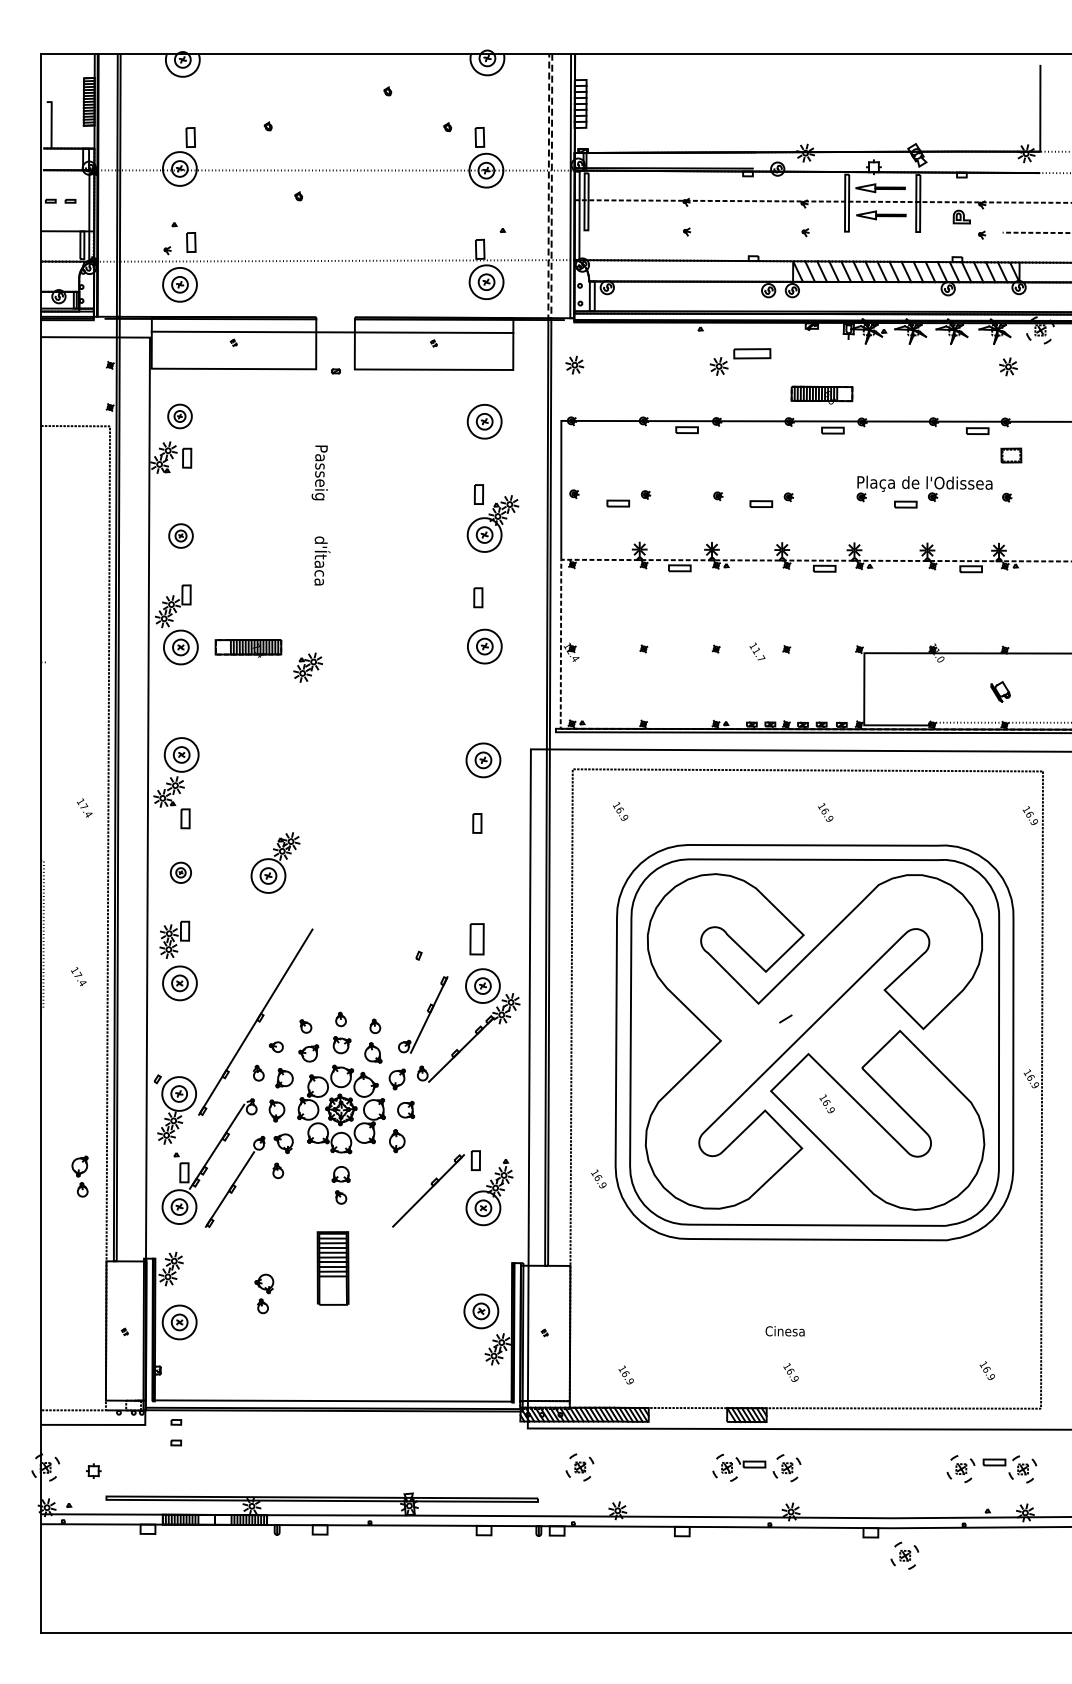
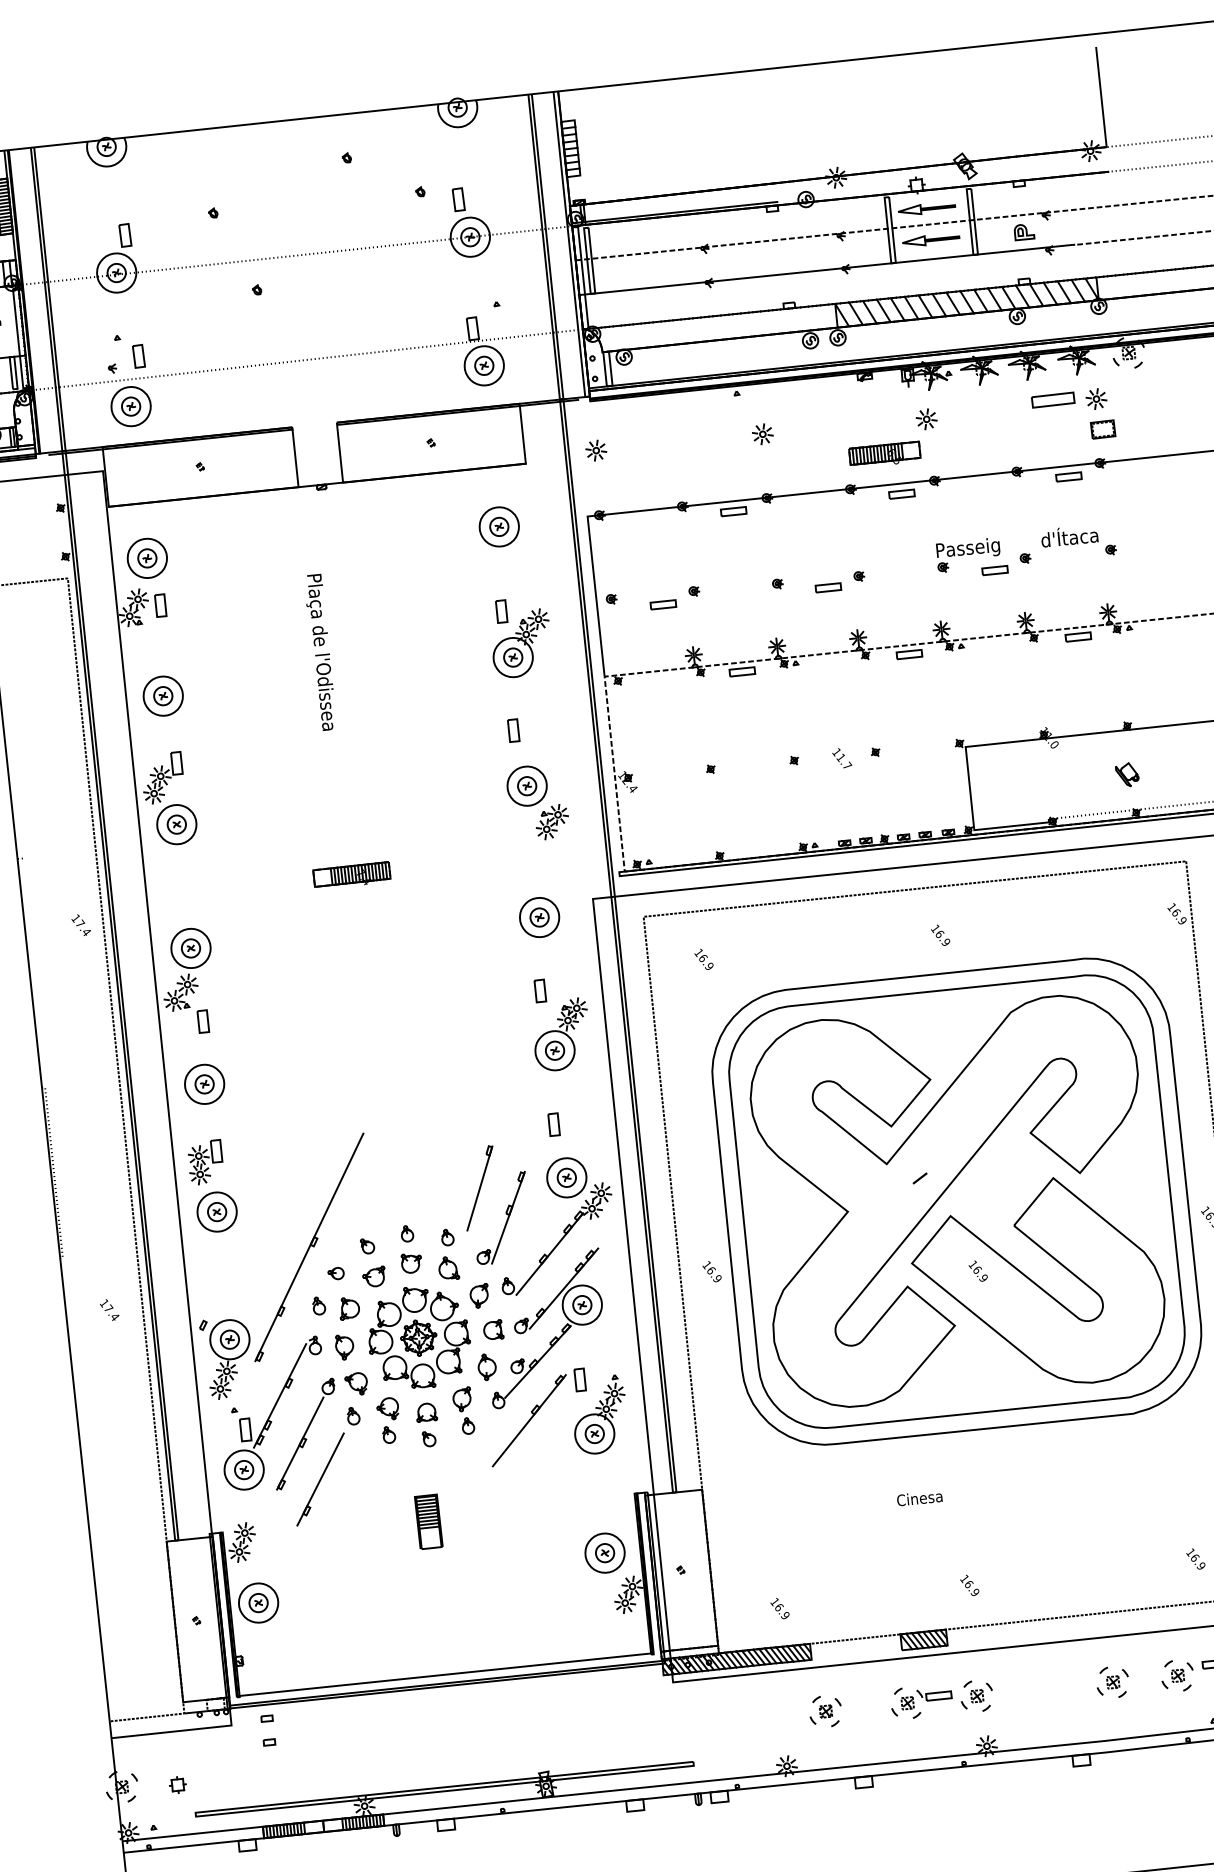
line: (788, 231) -> (826, 270), added
line: (549, 318) -> (561, 399), dashed -> solid
line: (332, 332) -> (317, 485), moved
part: (752, 353) -> (1053, 399), moved
part: (860, 368) -> (926, 419), added
part: (179, 416) -> (146, 558), size x1.43
part: (1011, 455) -> (1103, 429), moved
text: (931, 482) -> (1021, 541), Plaça de l'Odissea -> Passeig       d'Ítaca
text: (320, 519) -> (322, 659), Passeig       d'Ítaca -> Plaça de l'Odissea
part: (180, 535) -> (162, 695), size x1.43
part: (248, 648) -> (352, 875), moved
part: (307, 667) -> (551, 821), moved
text: (84, 807) -> (80, 924), moved
part: (275, 862) -> (561, 1034), moved
part: (180, 872) -> (204, 1084), size x1.67
part: (476, 939) -> (553, 1124), size x0.62
text: (78, 976) -> (109, 1310), moved
line: (406, 987) -> (478, 1188), added
part: (444, 1106) -> (537, 1321), added
part: (79, 1176) -> (462, 1411), moved
text: (598, 1178) -> (711, 1271), moved
part: (244, 1221) -> (320, 1478), added
part: (332, 1268) -> (428, 1522), size x0.62
part: (264, 1293) -> (389, 1420), moved
text: (784, 1331) -> (918, 1498), moved
part: (579, 1467) -> (825, 1711), moved
part: (904, 1555) -> (1112, 1682), moved

